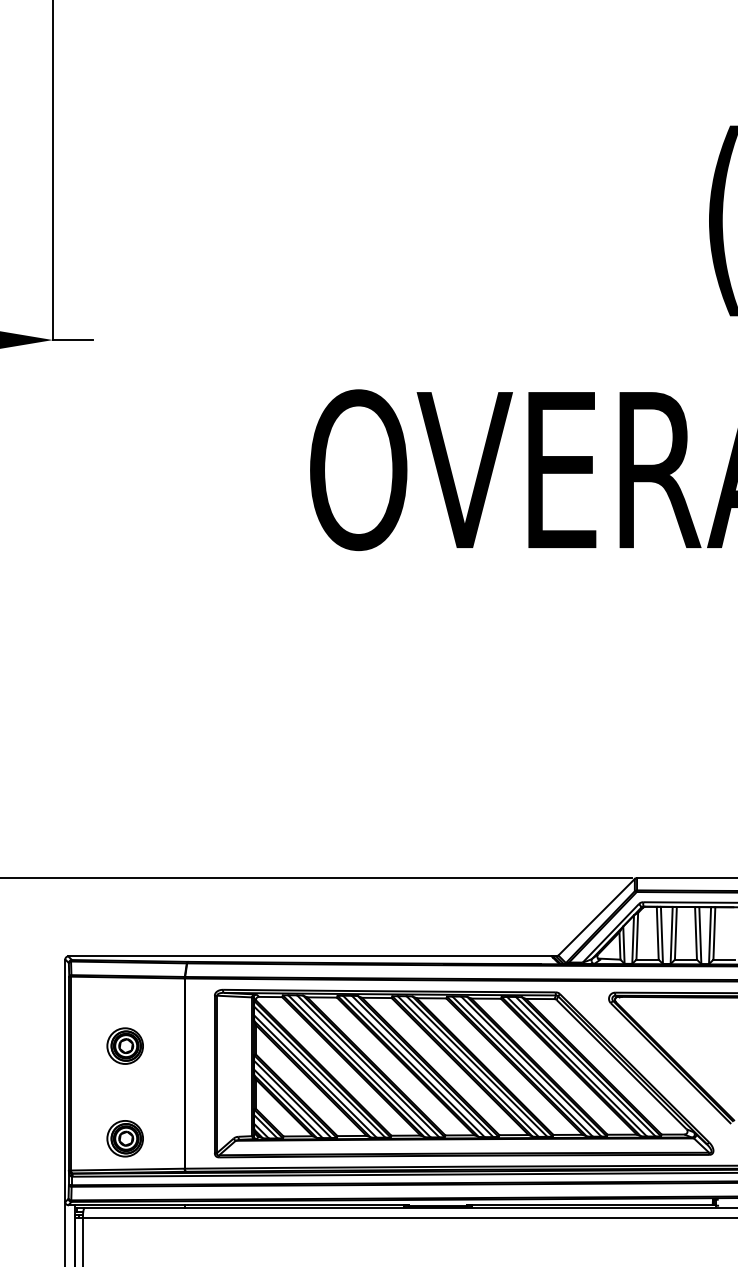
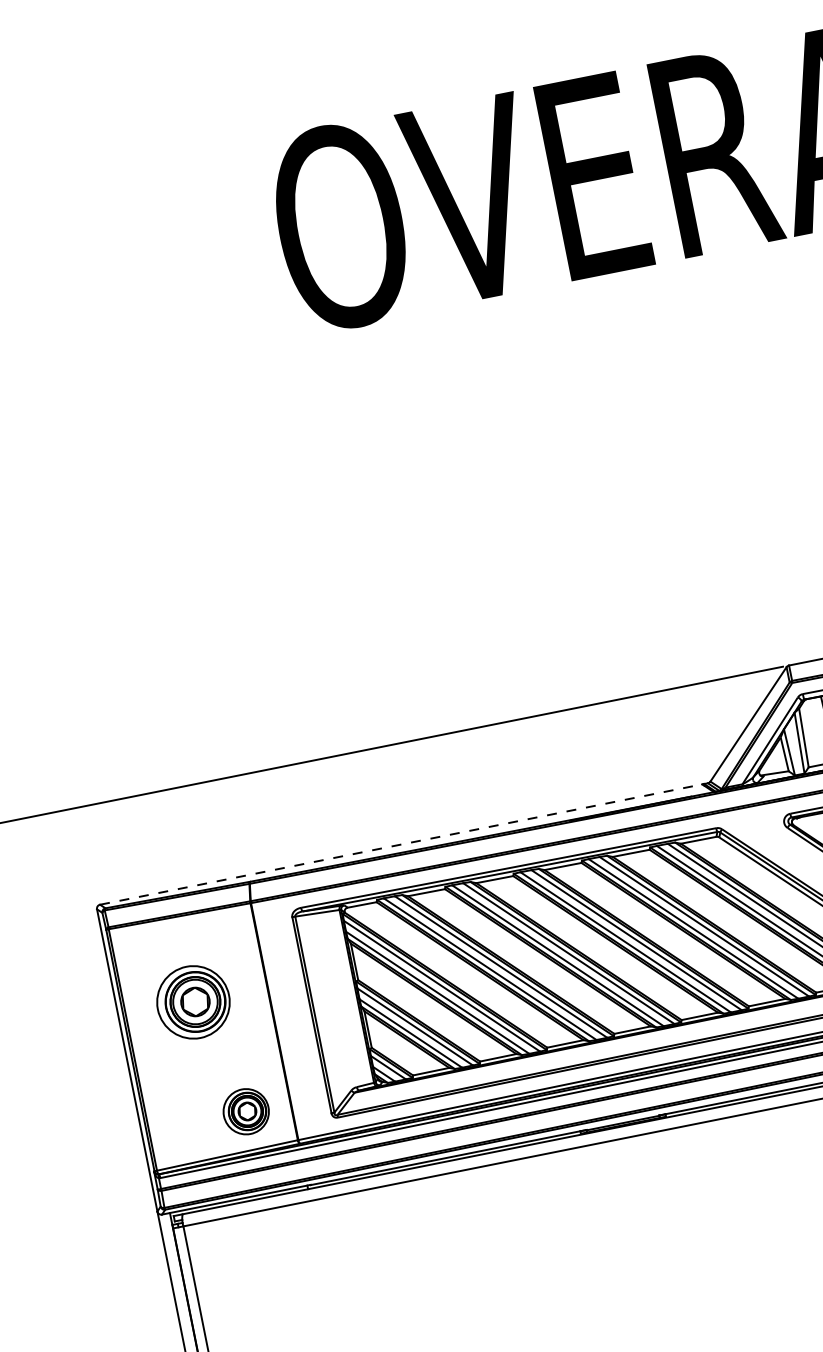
line: (310, 956) -> (401, 844), solid -> dashed
part: (124, 1045) -> (192, 1001), size x1.6
part: (124, 1138) -> (245, 1111), moved

